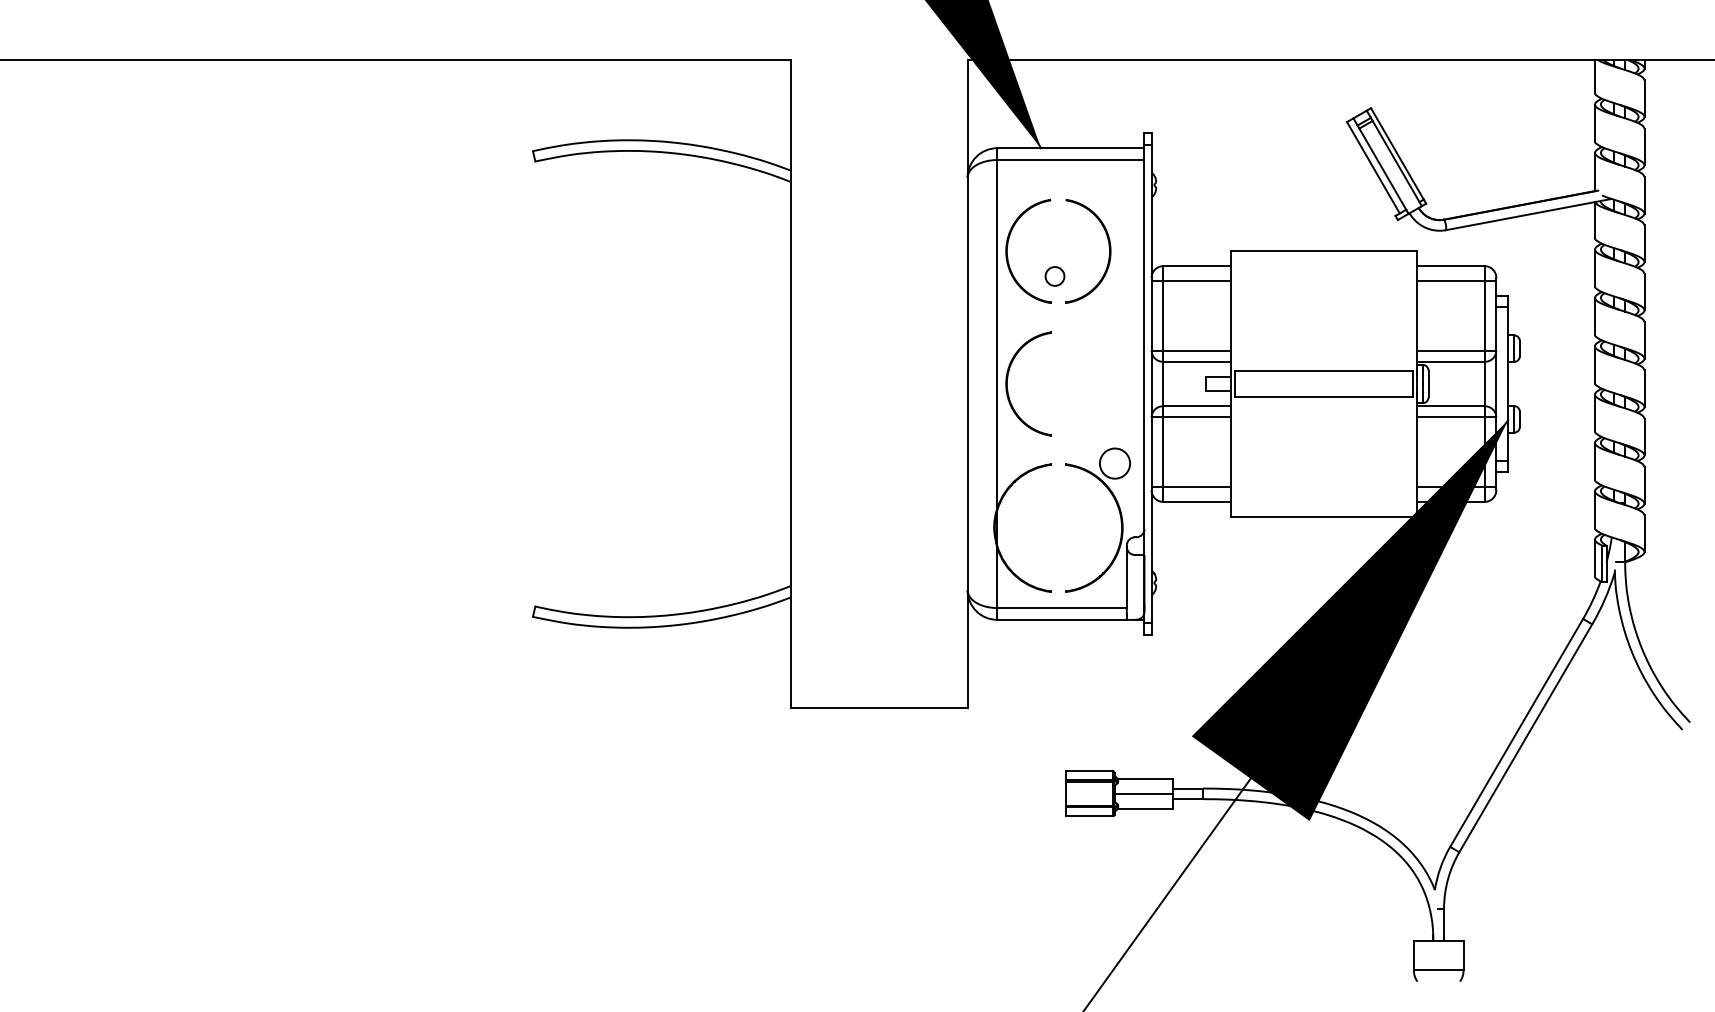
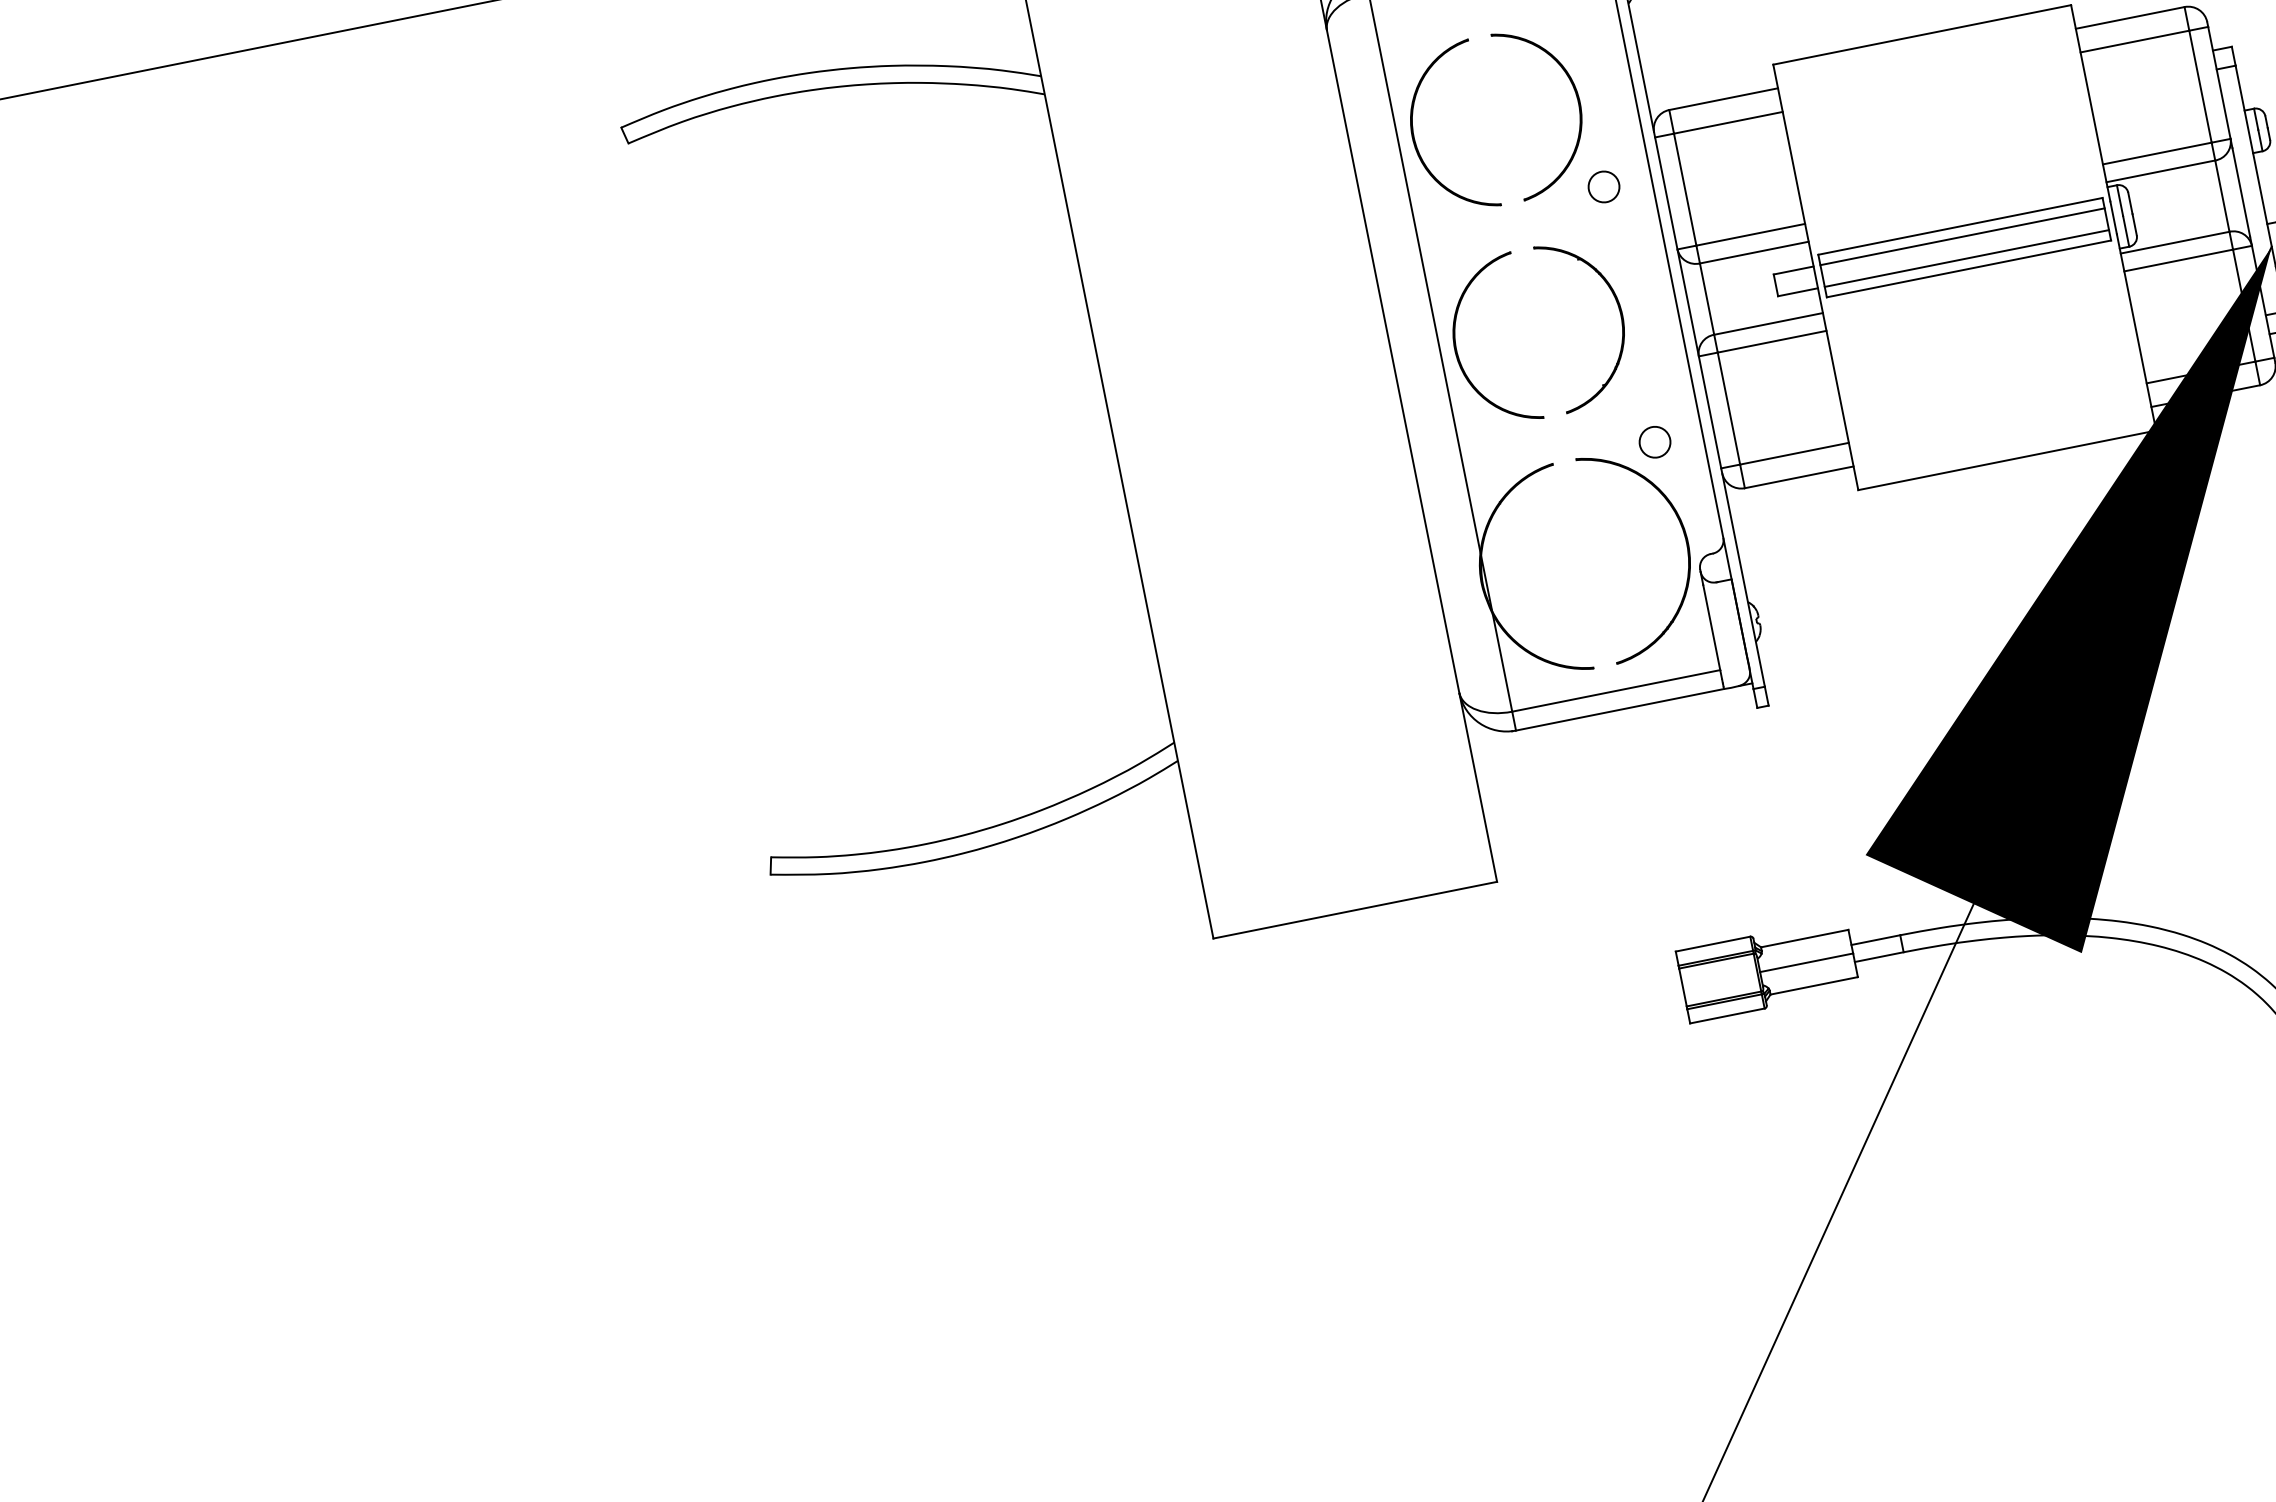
circle: (1054, 276) -> (1603, 187), moved
line: (1323, 377) -> (1961, 237), added
part: (1108, 379) -> (1617, 309), added
line: (1323, 390) -> (1966, 258), added
circle: (1114, 463) -> (1654, 442), size x0.62

